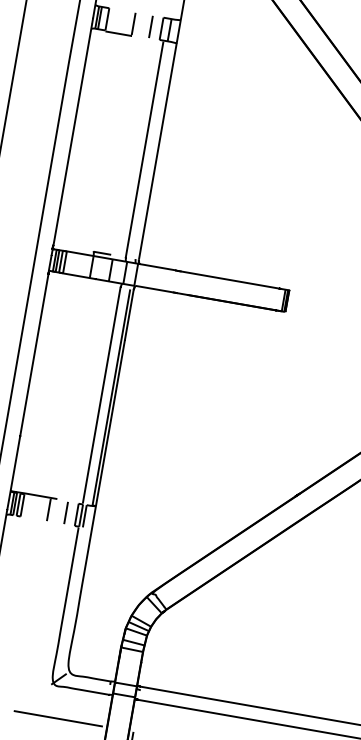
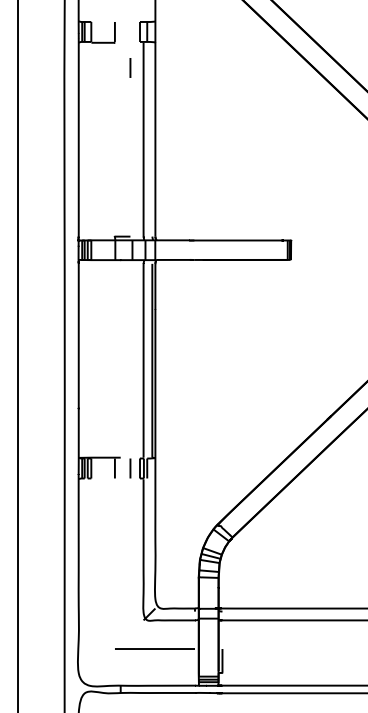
line: (151, 26) -> (130, 67), moved

